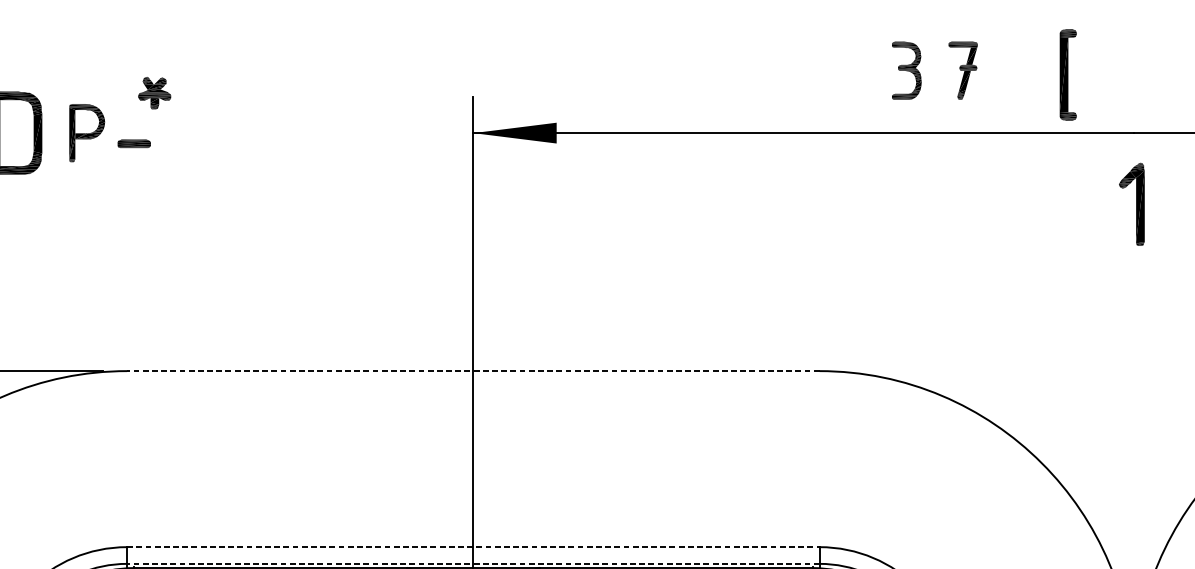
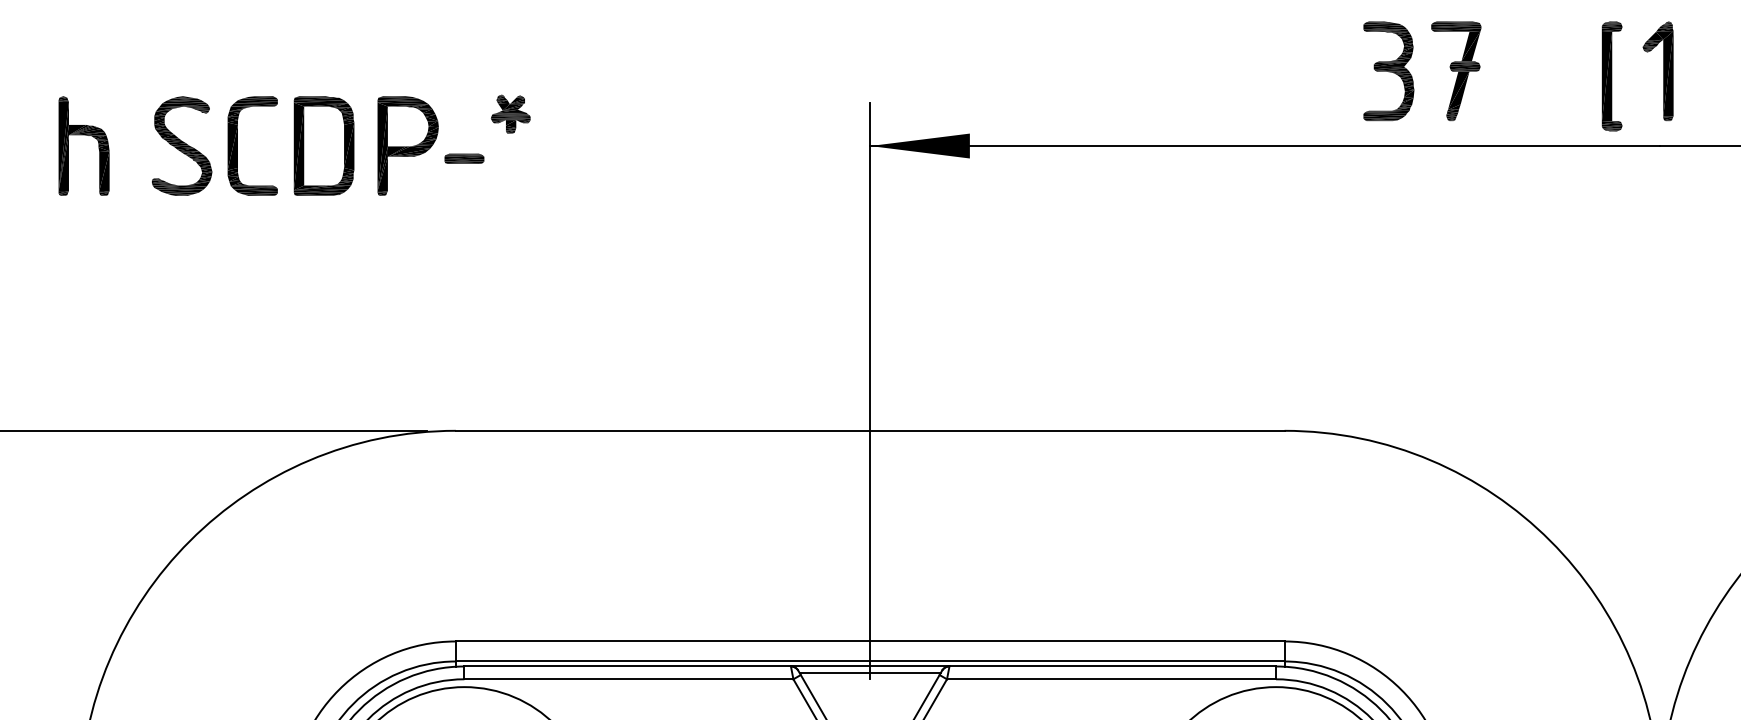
part: (906, 70) -> (1388, 71), size x1.43
part: (963, 70) -> (1456, 71), size x1.43
part: (1067, 75) -> (1611, 76), moved
part: (154, 92) -> (510, 113), moved
part: (86, 132) -> (407, 145), size x1.43
part: (1131, 204) -> (1657, 71), moved
line: (472, 370) -> (869, 430), dashed -> solid
line: (473, 547) -> (870, 641), dashed -> solid
line: (472, 563) -> (869, 661), dashed -> solid

